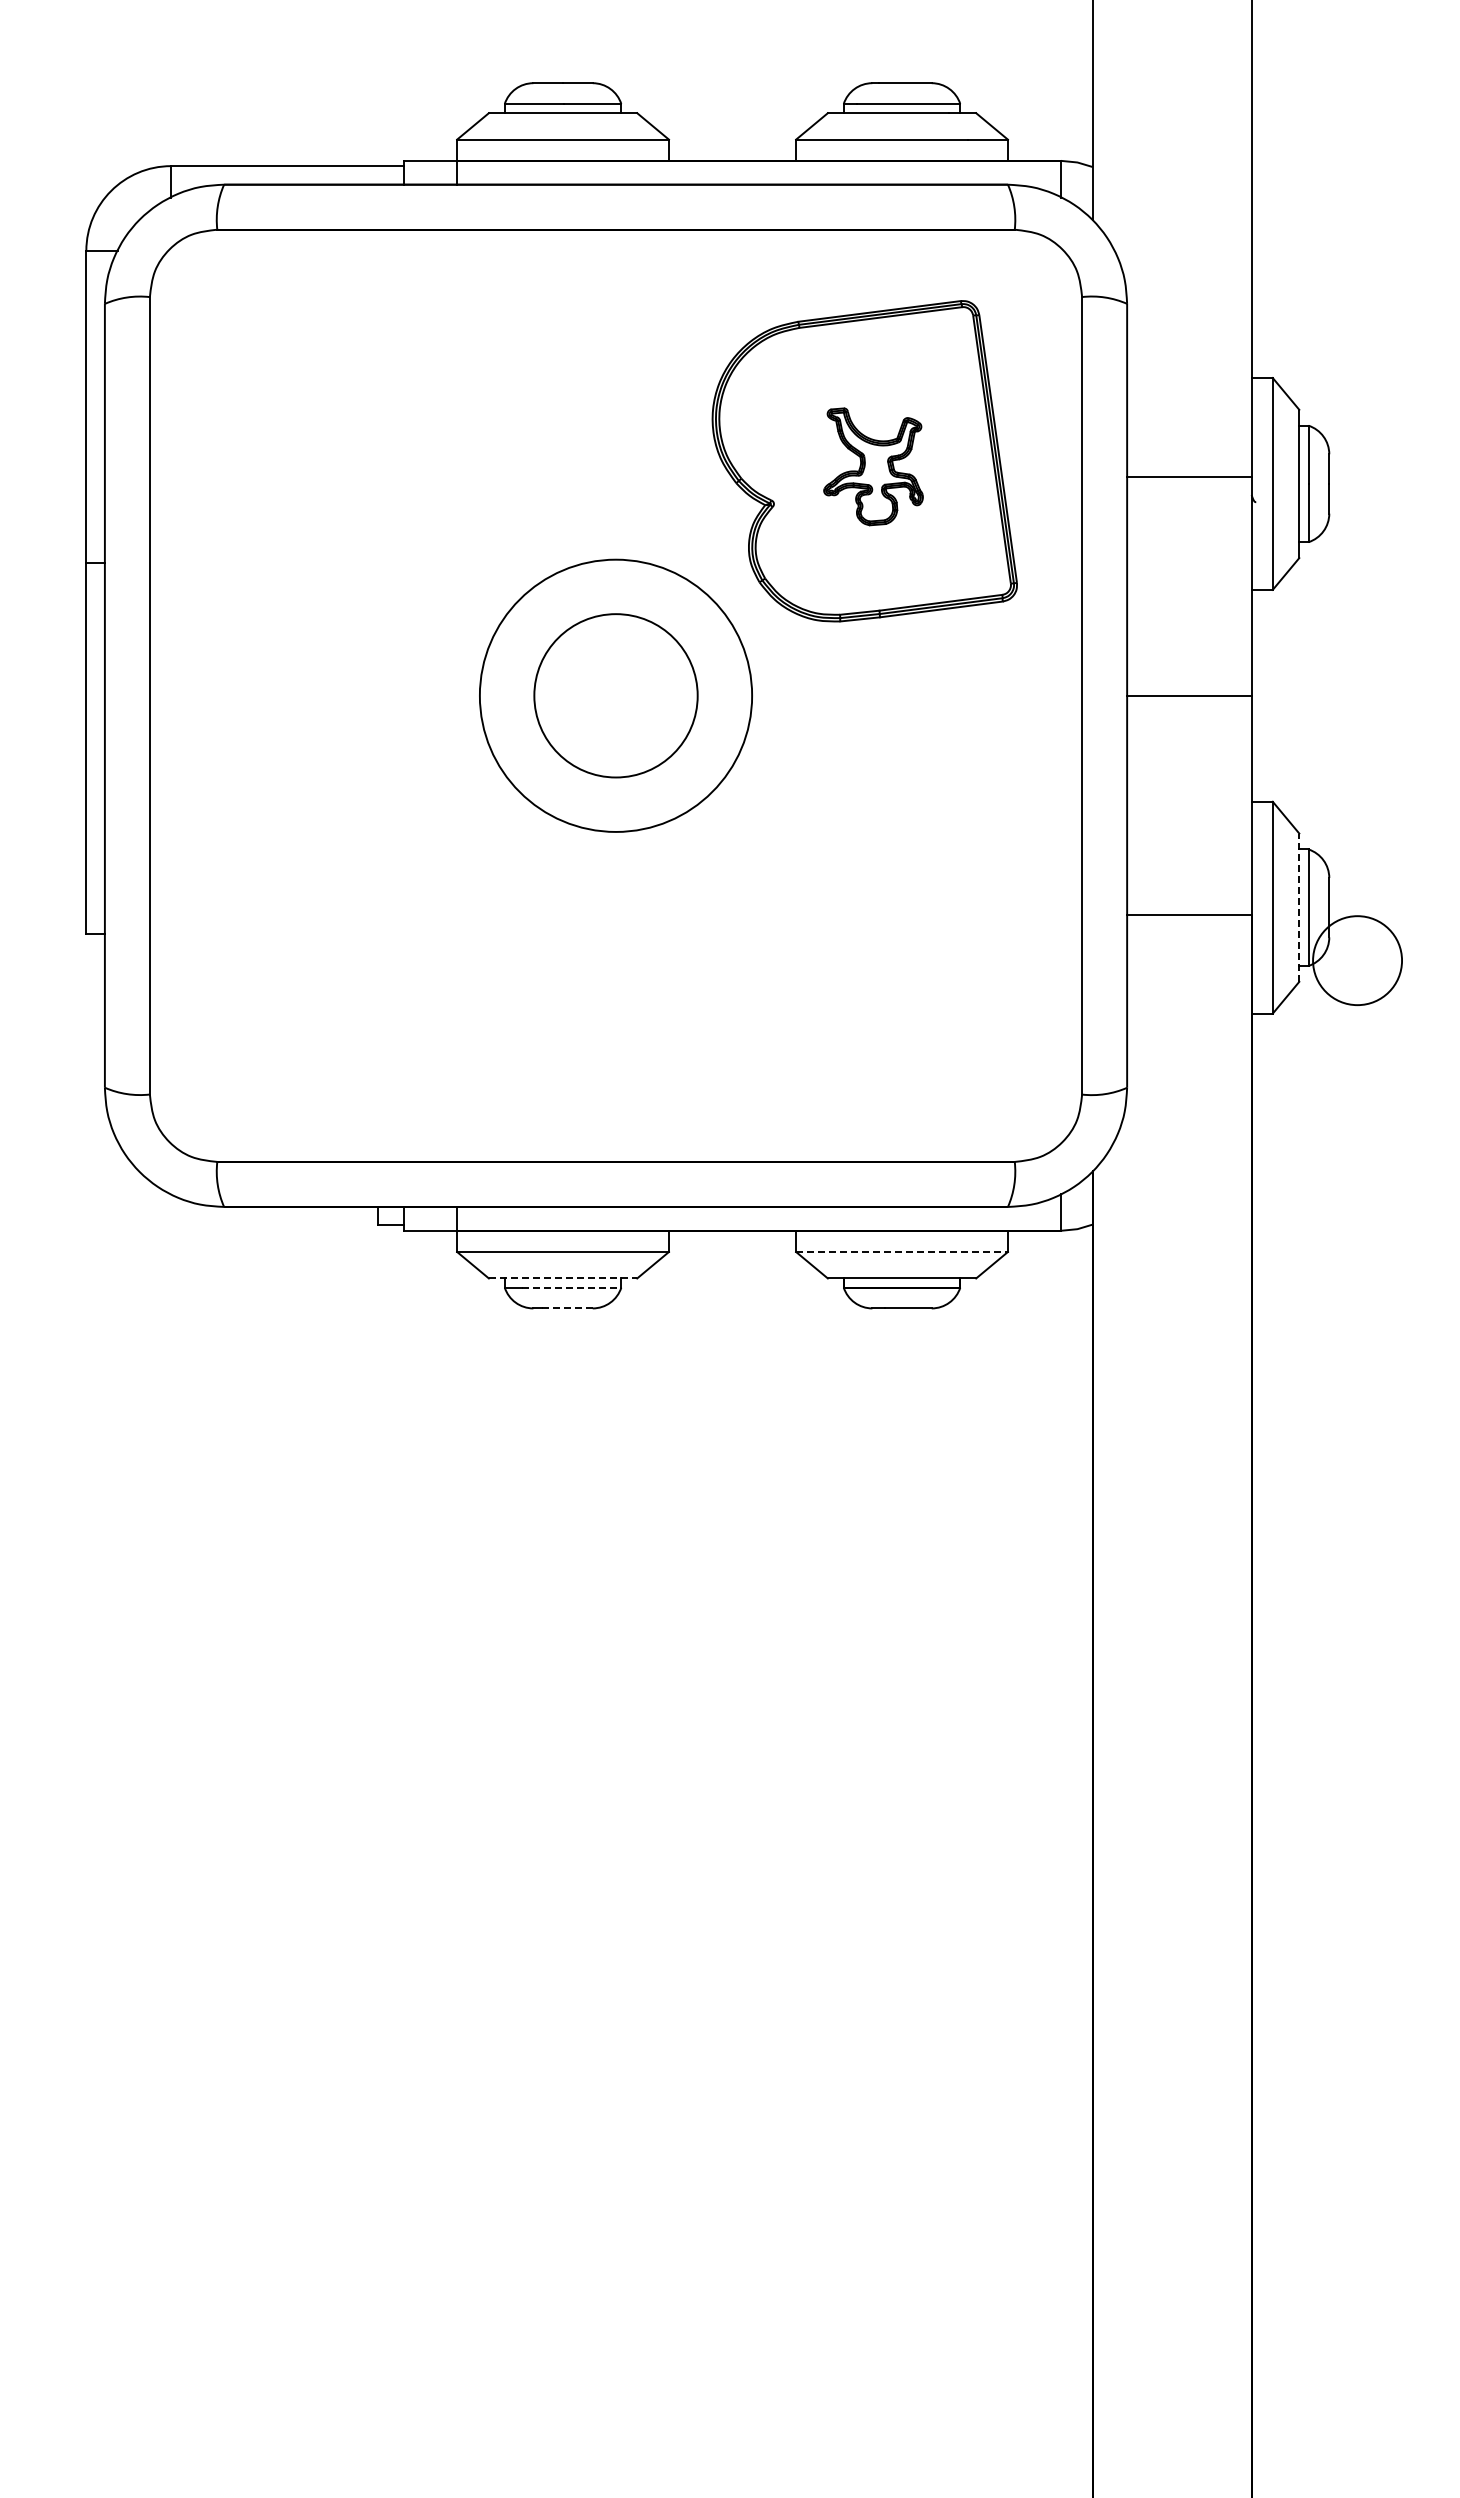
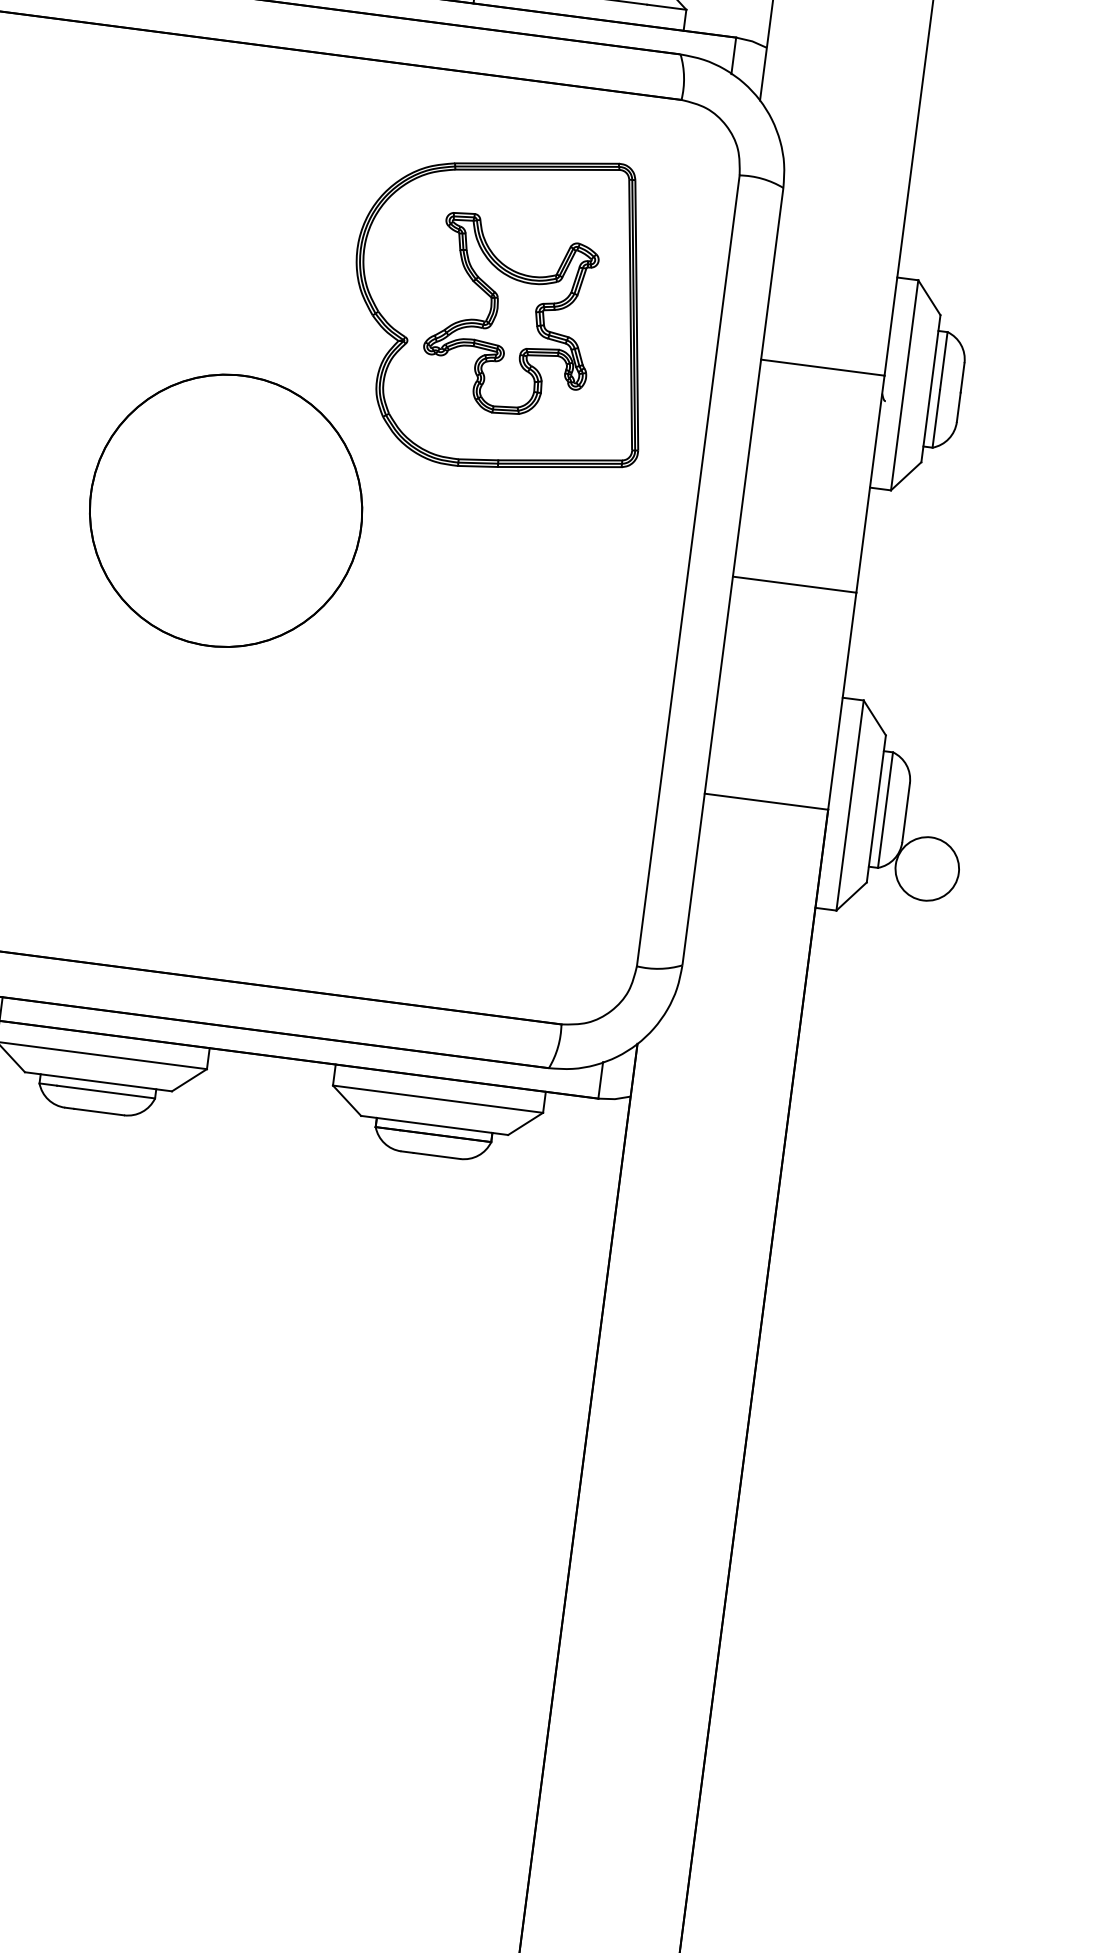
part: (873, 466) -> (510, 316), size x1.67
circle: (615, 695) -> (225, 510), size x1.67
line: (1299, 907) -> (876, 808), dashed -> solid
circle: (1357, 960) -> (927, 868), size x0.71
line: (902, 1251) -> (438, 1098), dashed -> solid
line: (563, 1278) -> (98, 1081), dashed -> solid
line: (572, 1287) -> (106, 1091), dashed -> solid
line: (568, 1308) -> (100, 1112), dashed -> solid

